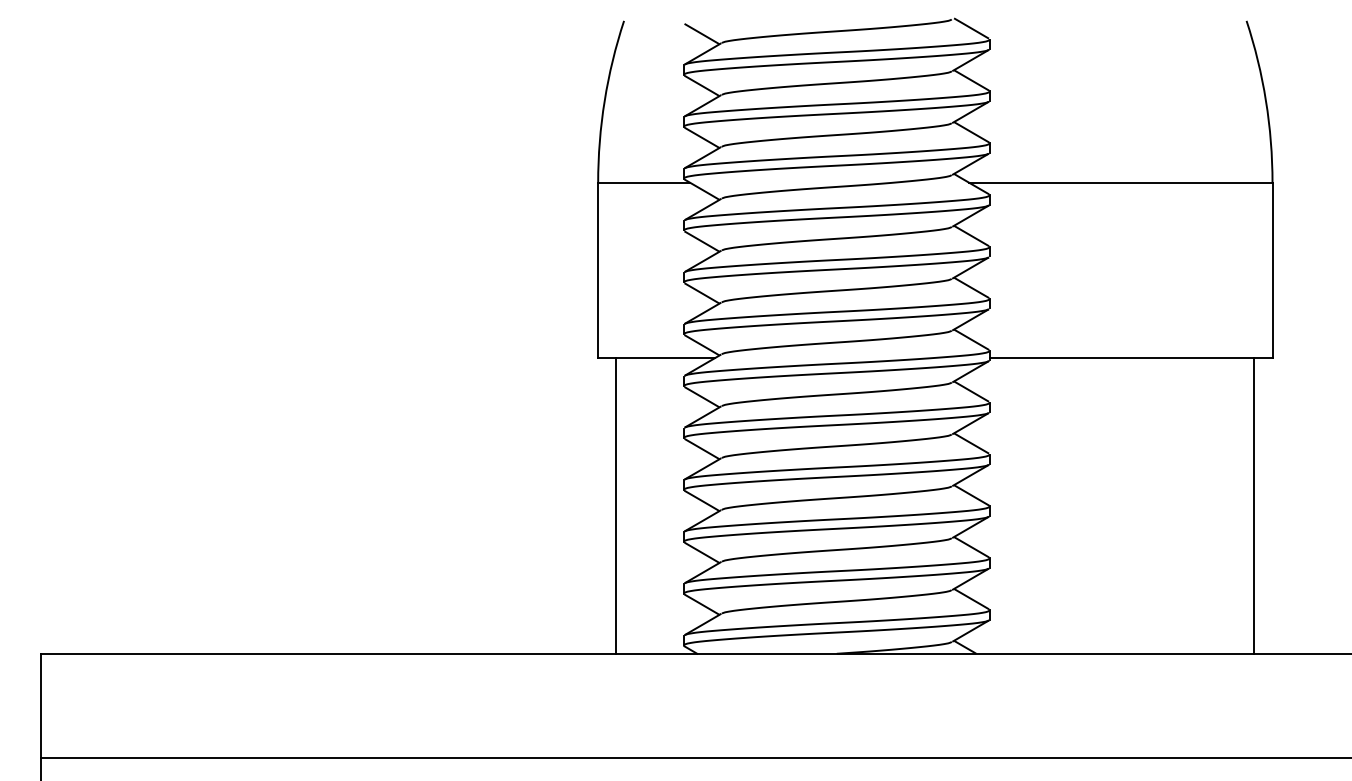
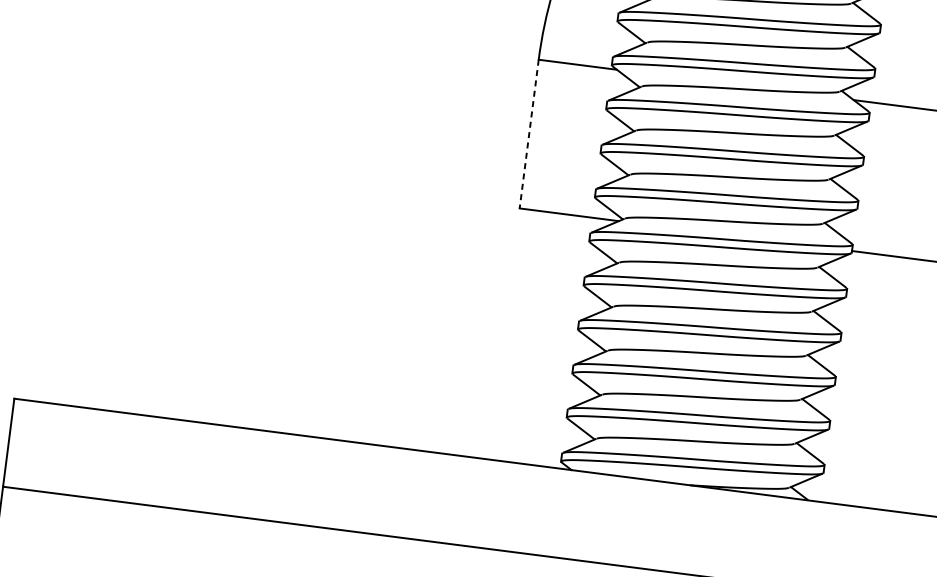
line: (598, 270) -> (529, 134), solid -> dashed
line: (616, 505) -> (519, 335), removed

